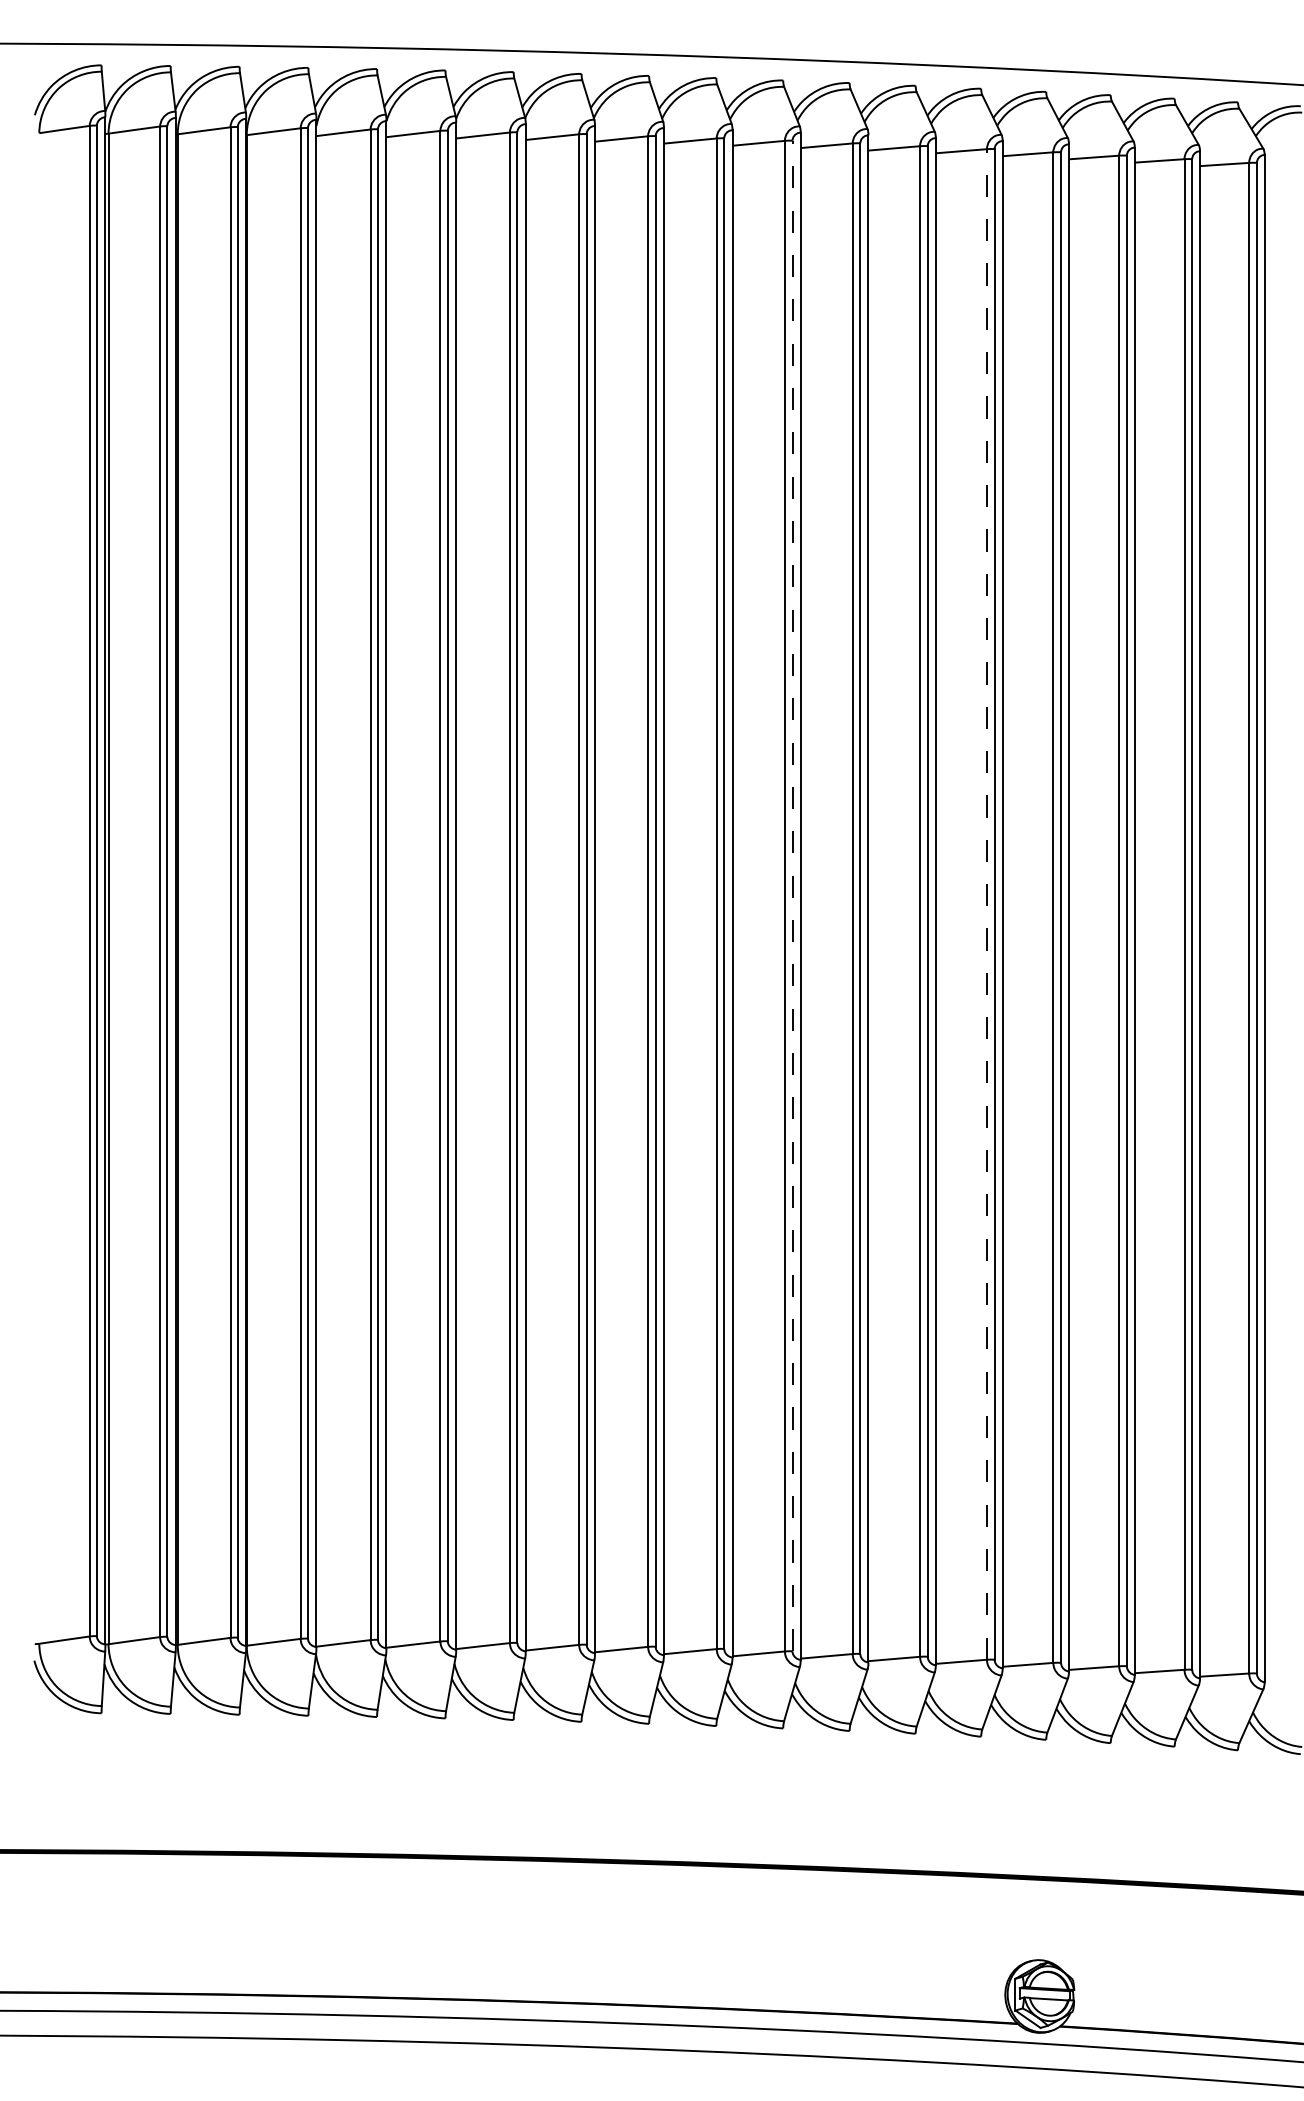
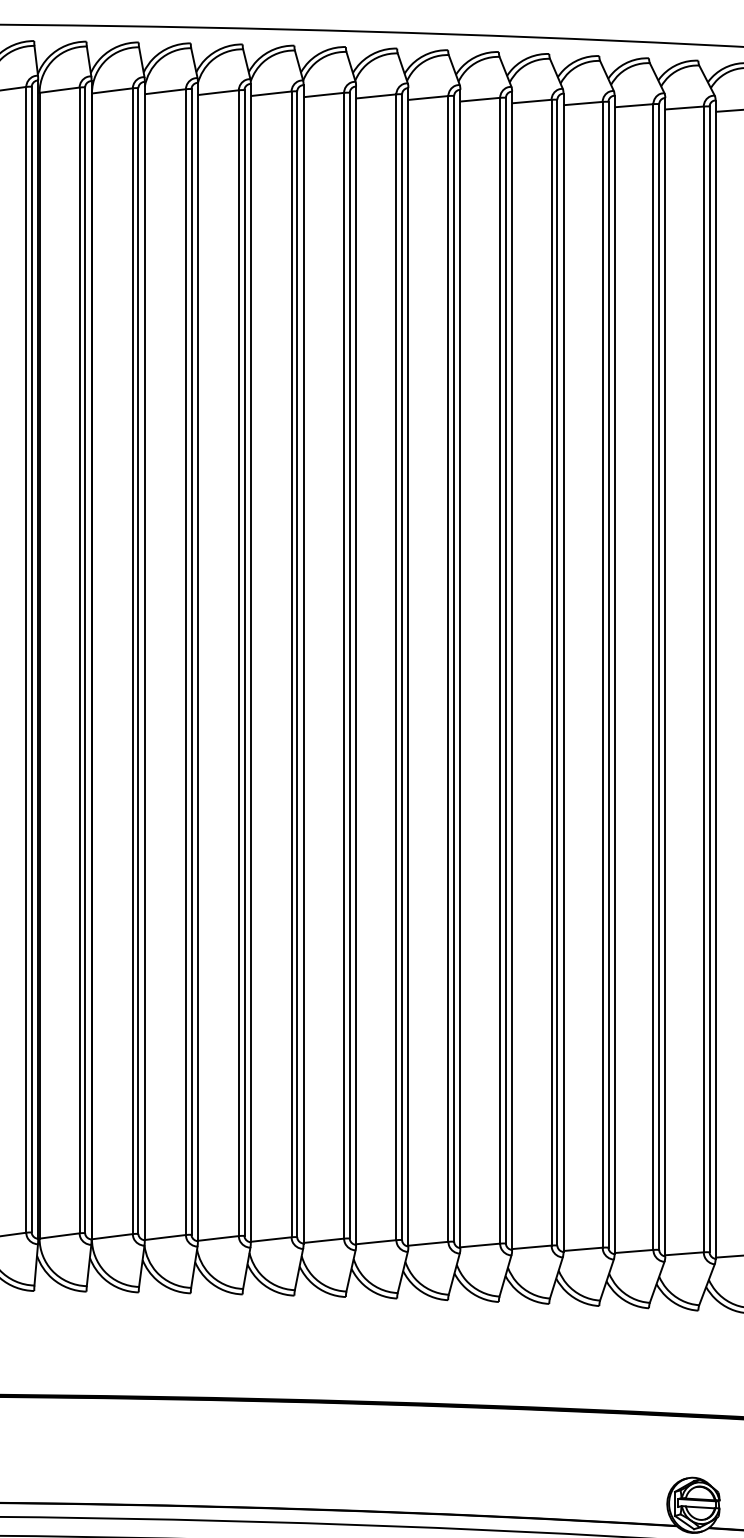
line: (792, 895) -> (505, 670), dashed -> solid
line: (986, 903) -> (653, 676), dashed -> solid

